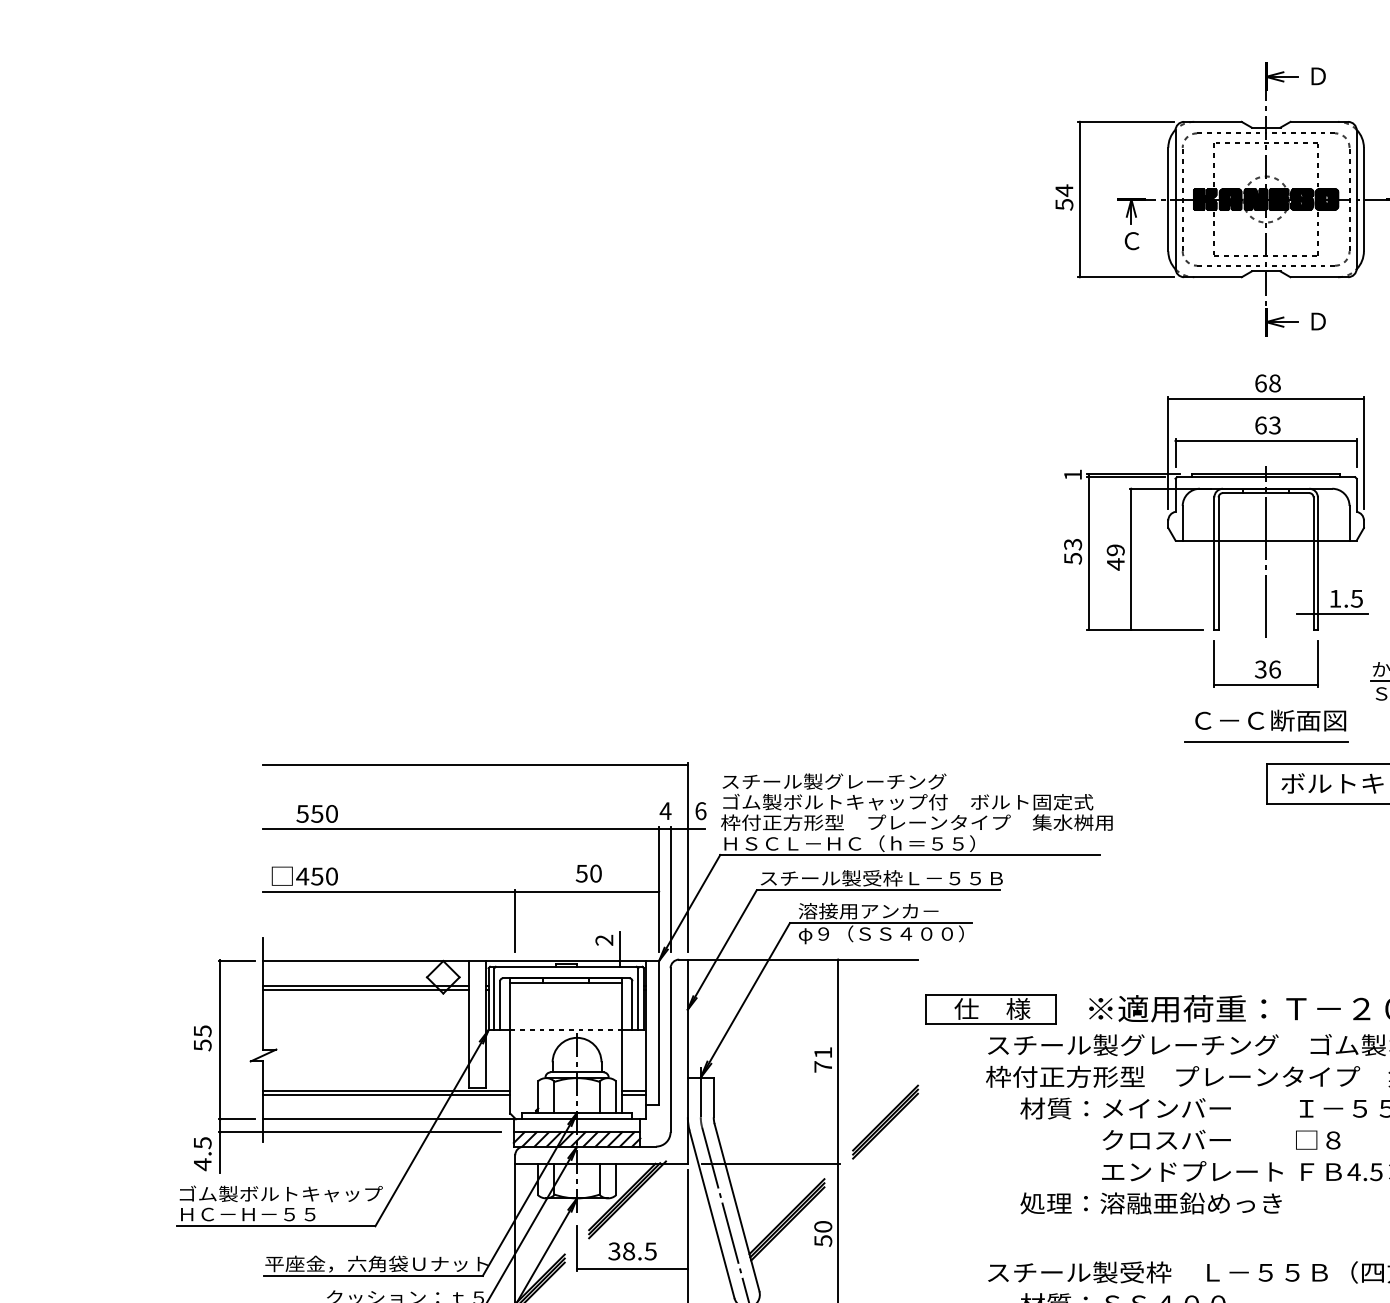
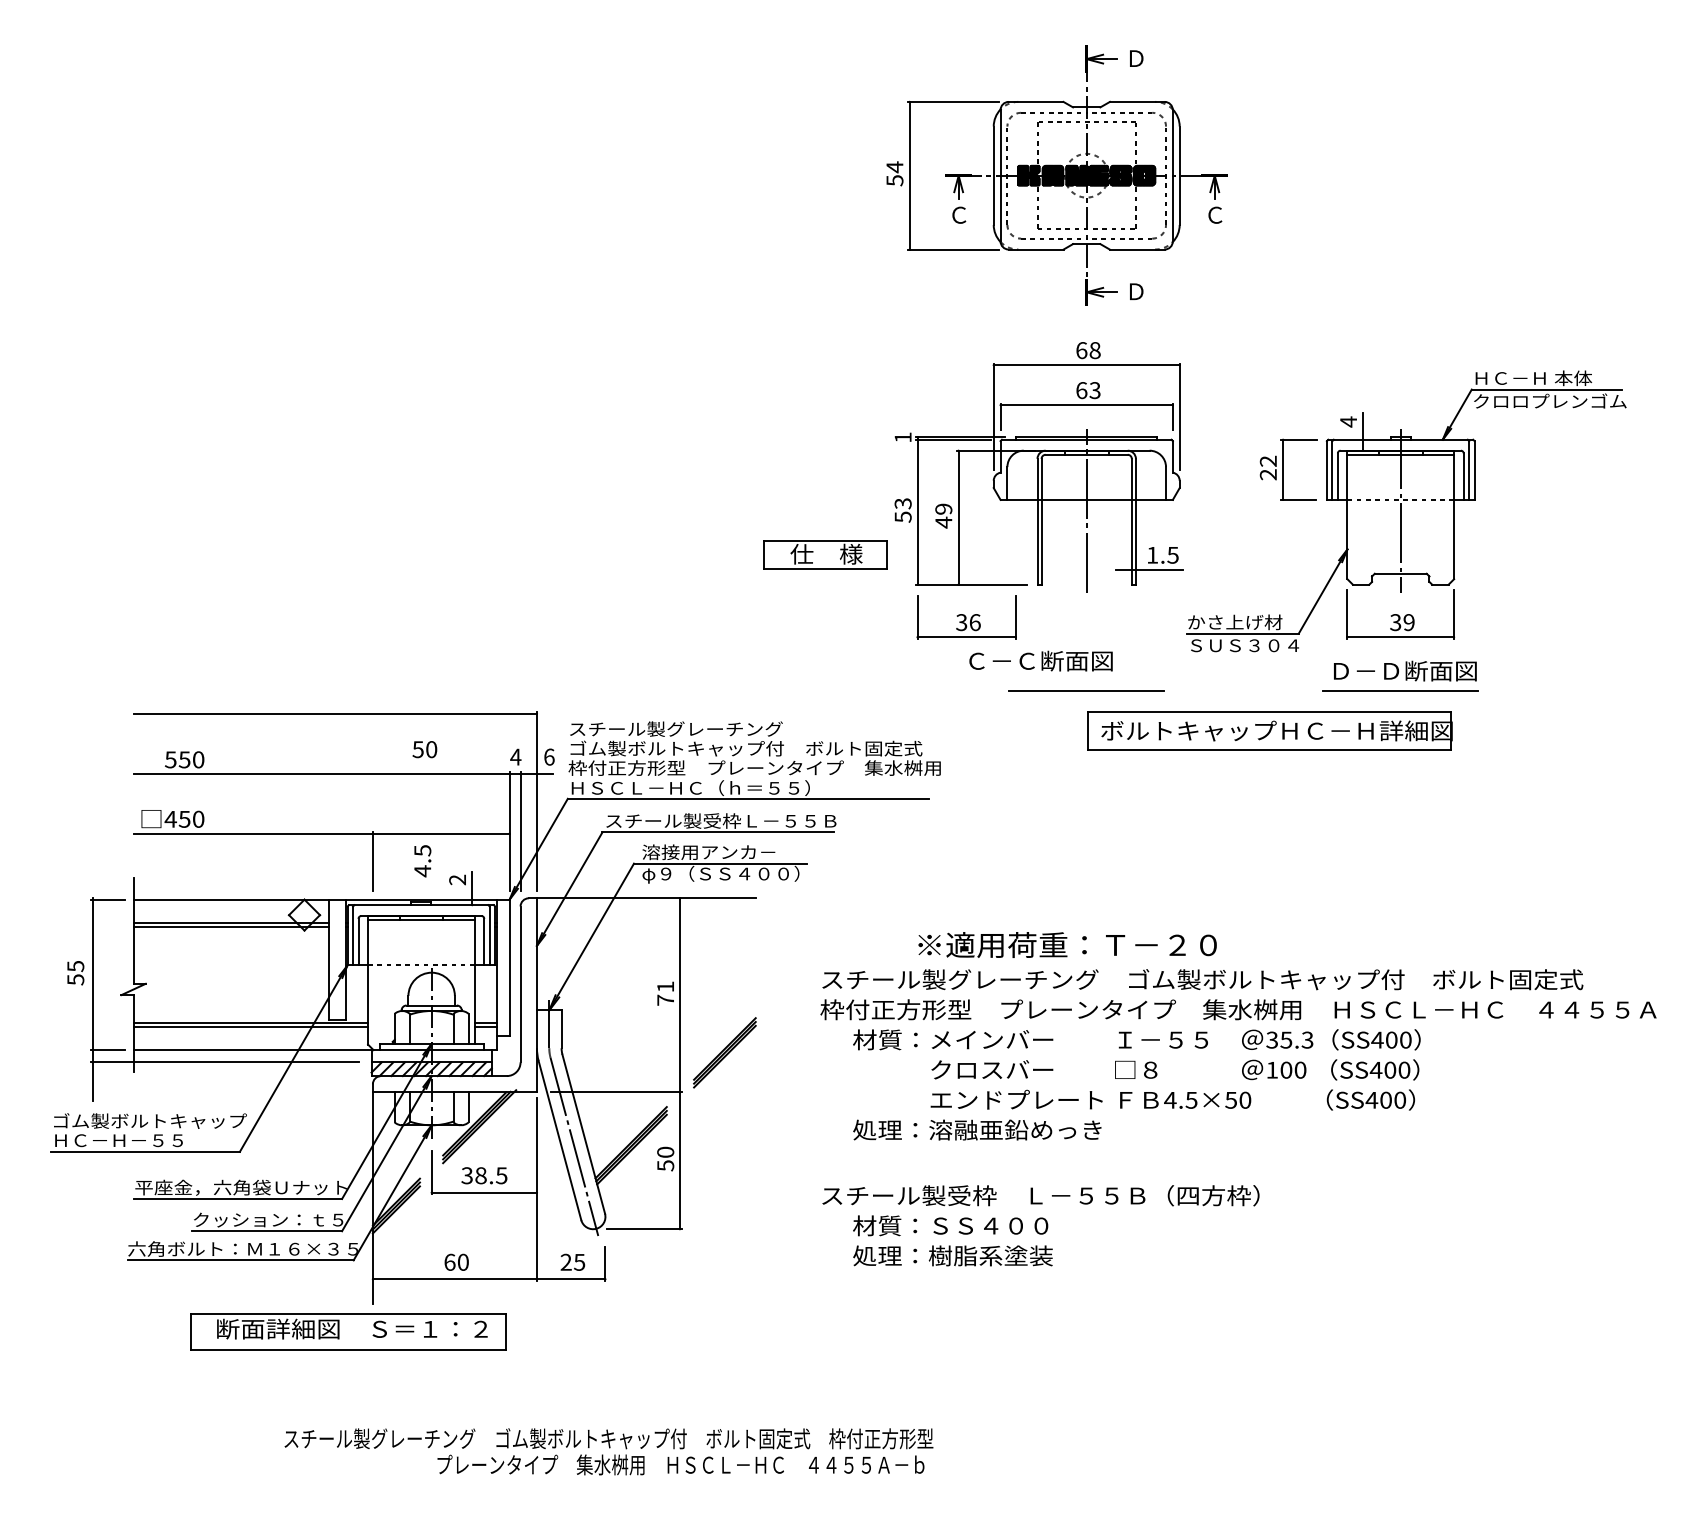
part: (1265, 664) -> (966, 617), moved
text: (1270, 719) -> (1040, 660), moved
text: (588, 873) -> (424, 749), moved
part: (991, 1009) -> (825, 554), moved
text: (202, 1154) -> (422, 861), moved

